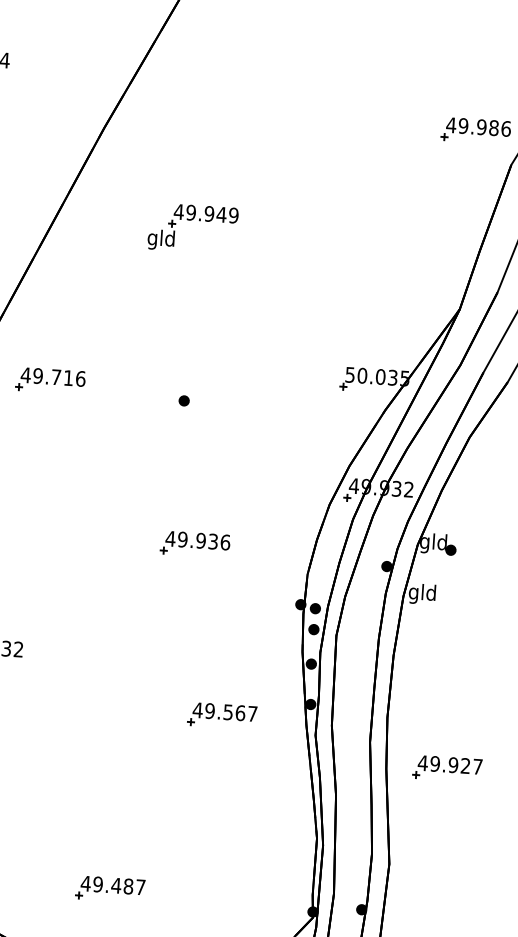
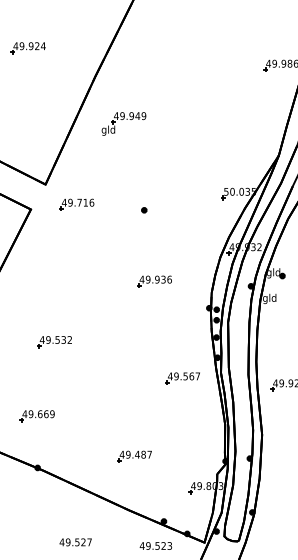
part: (192, 227) -> (123, 123), moved
part: (221, 716) -> (182, 378), moved
part: (110, 888) -> (134, 456), moved

